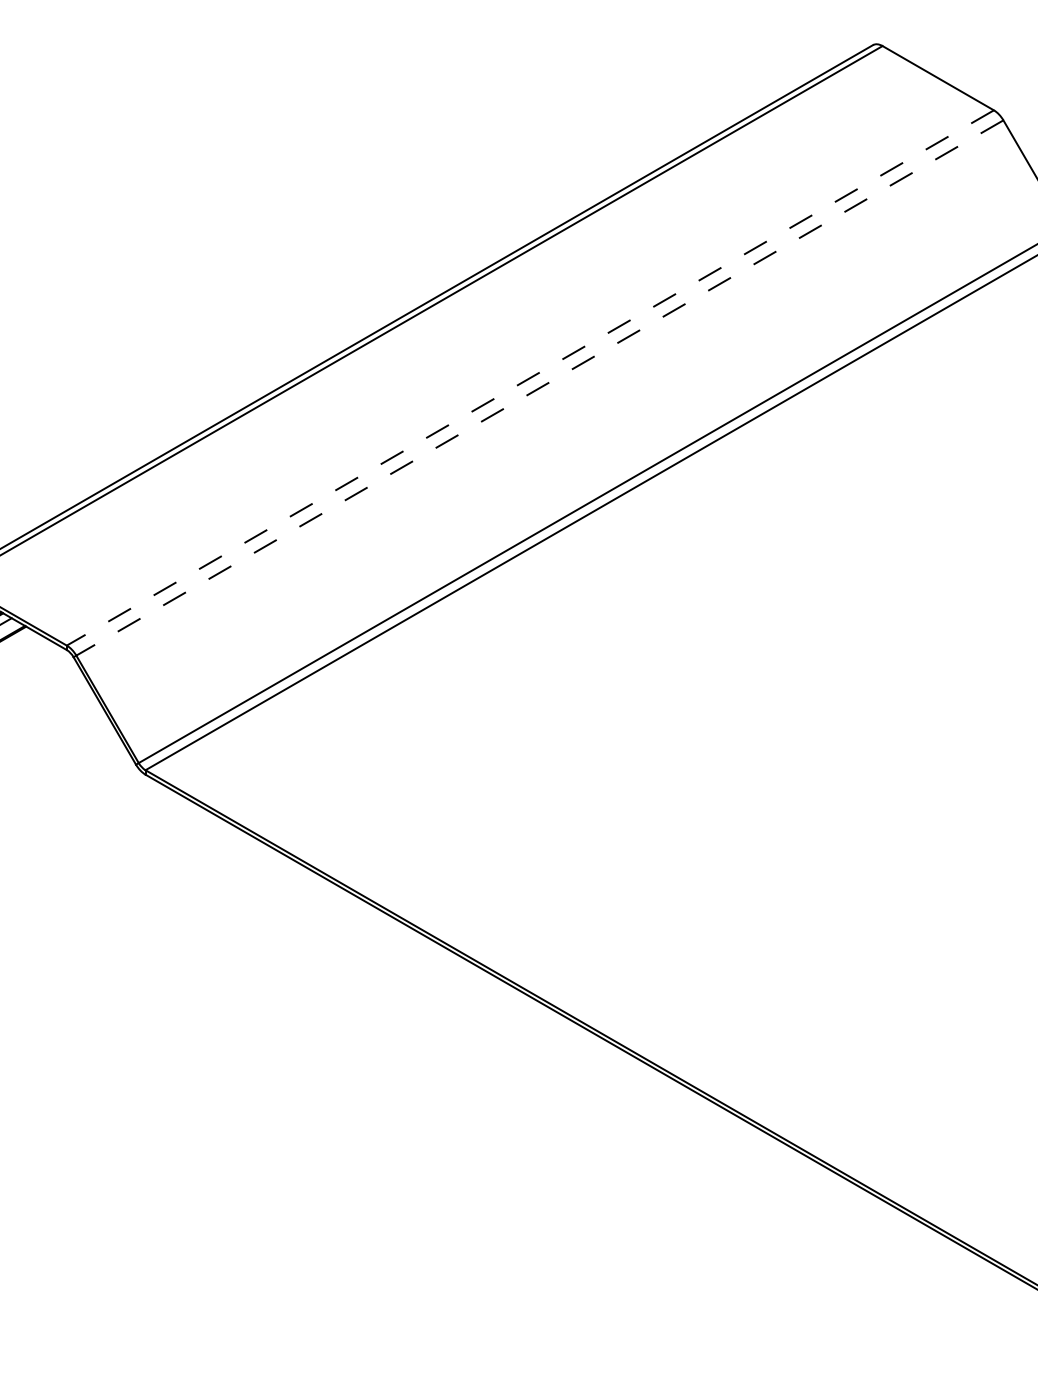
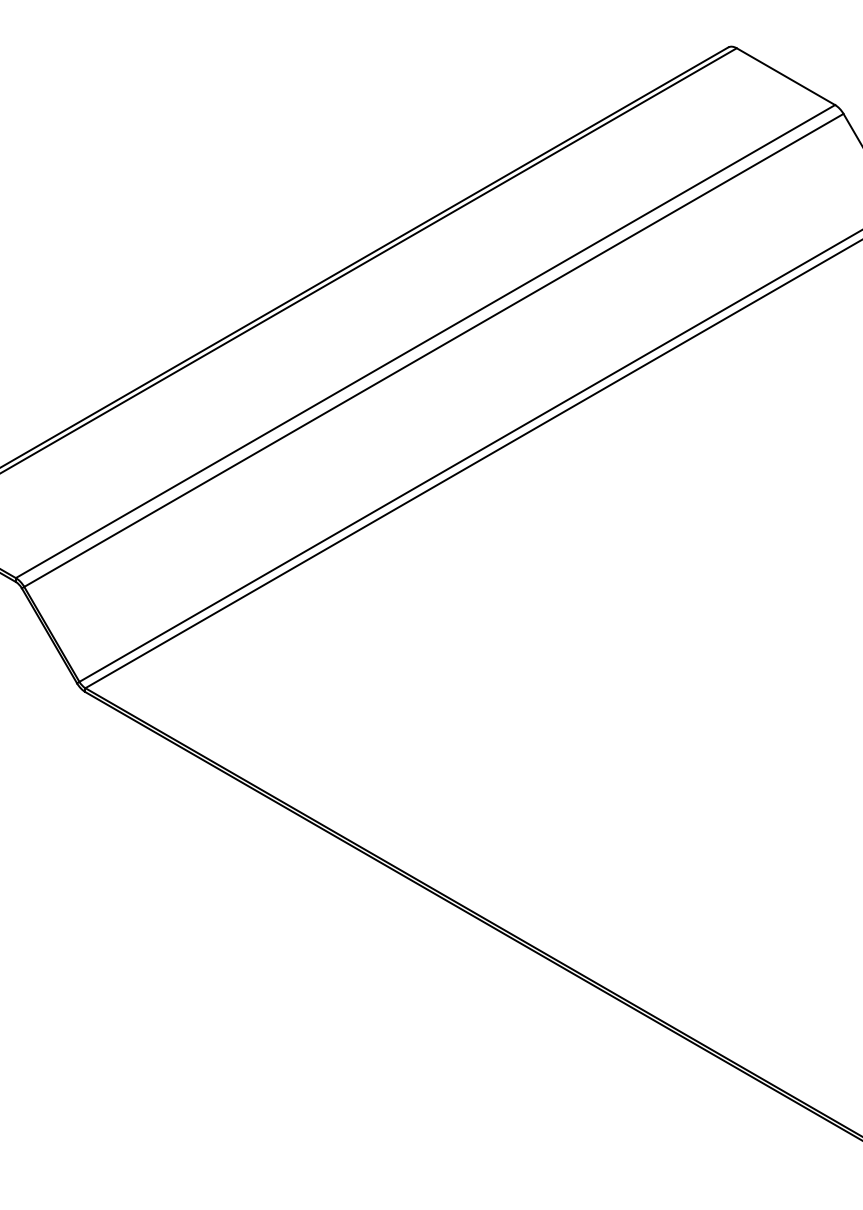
line: (529, 378) -> (424, 342), dashed -> solid
line: (539, 388) -> (433, 350), dashed -> solid

